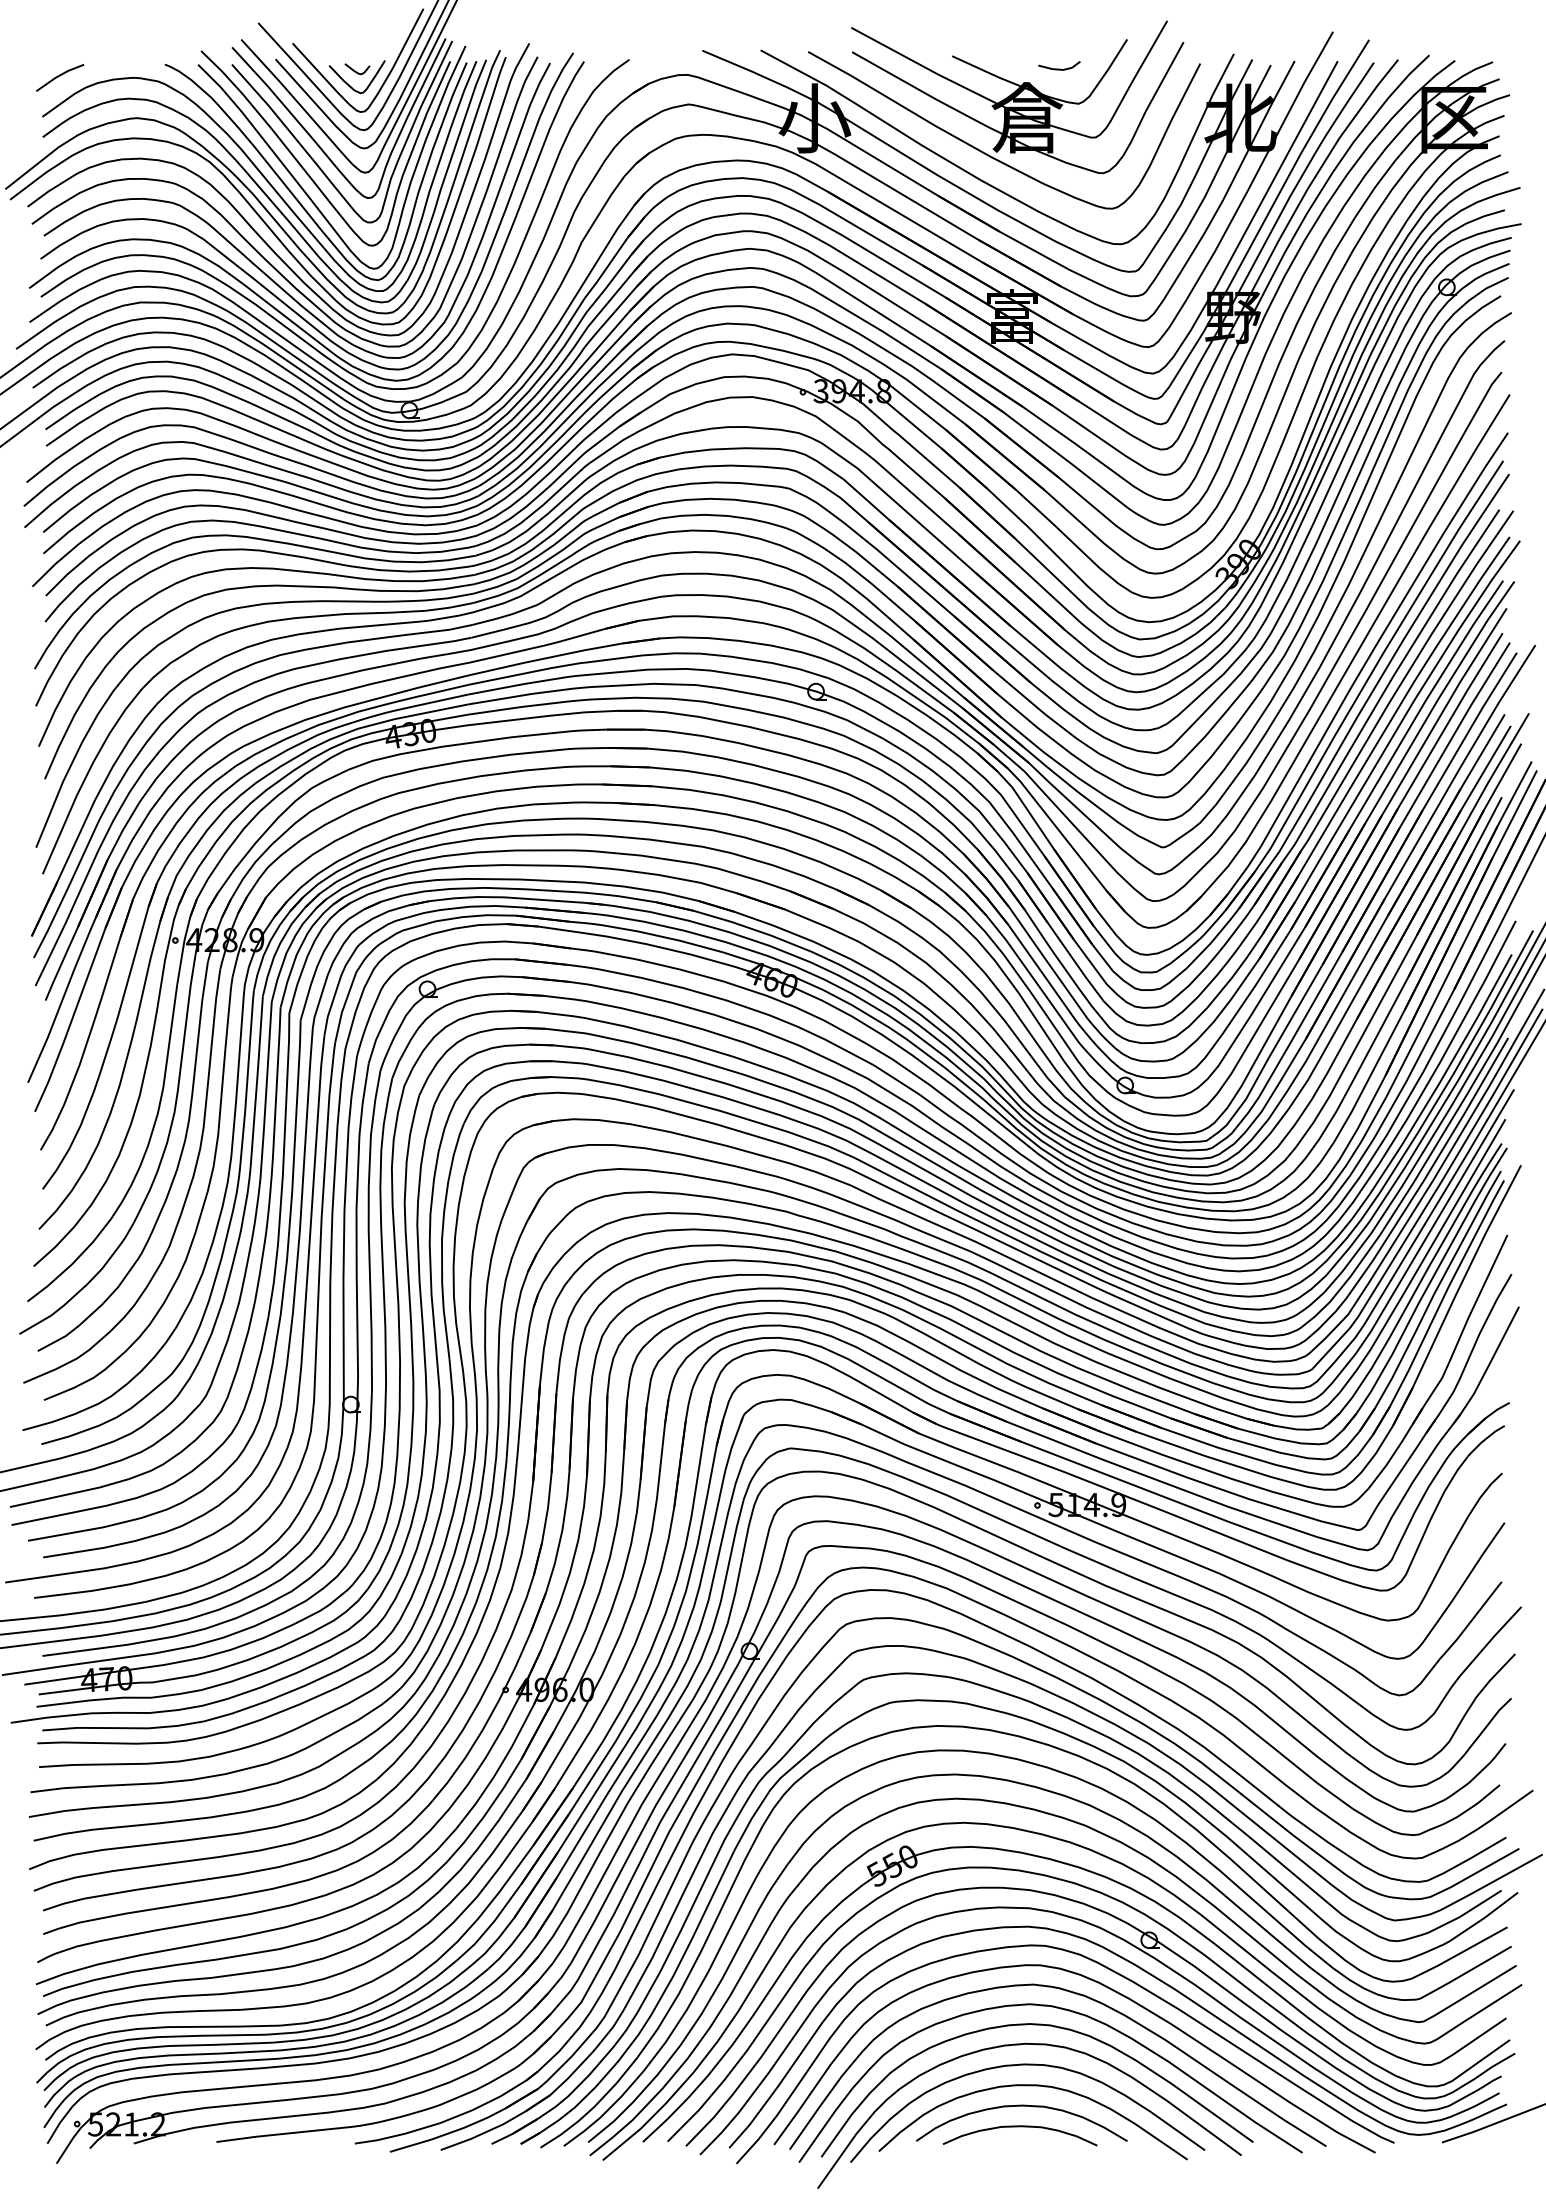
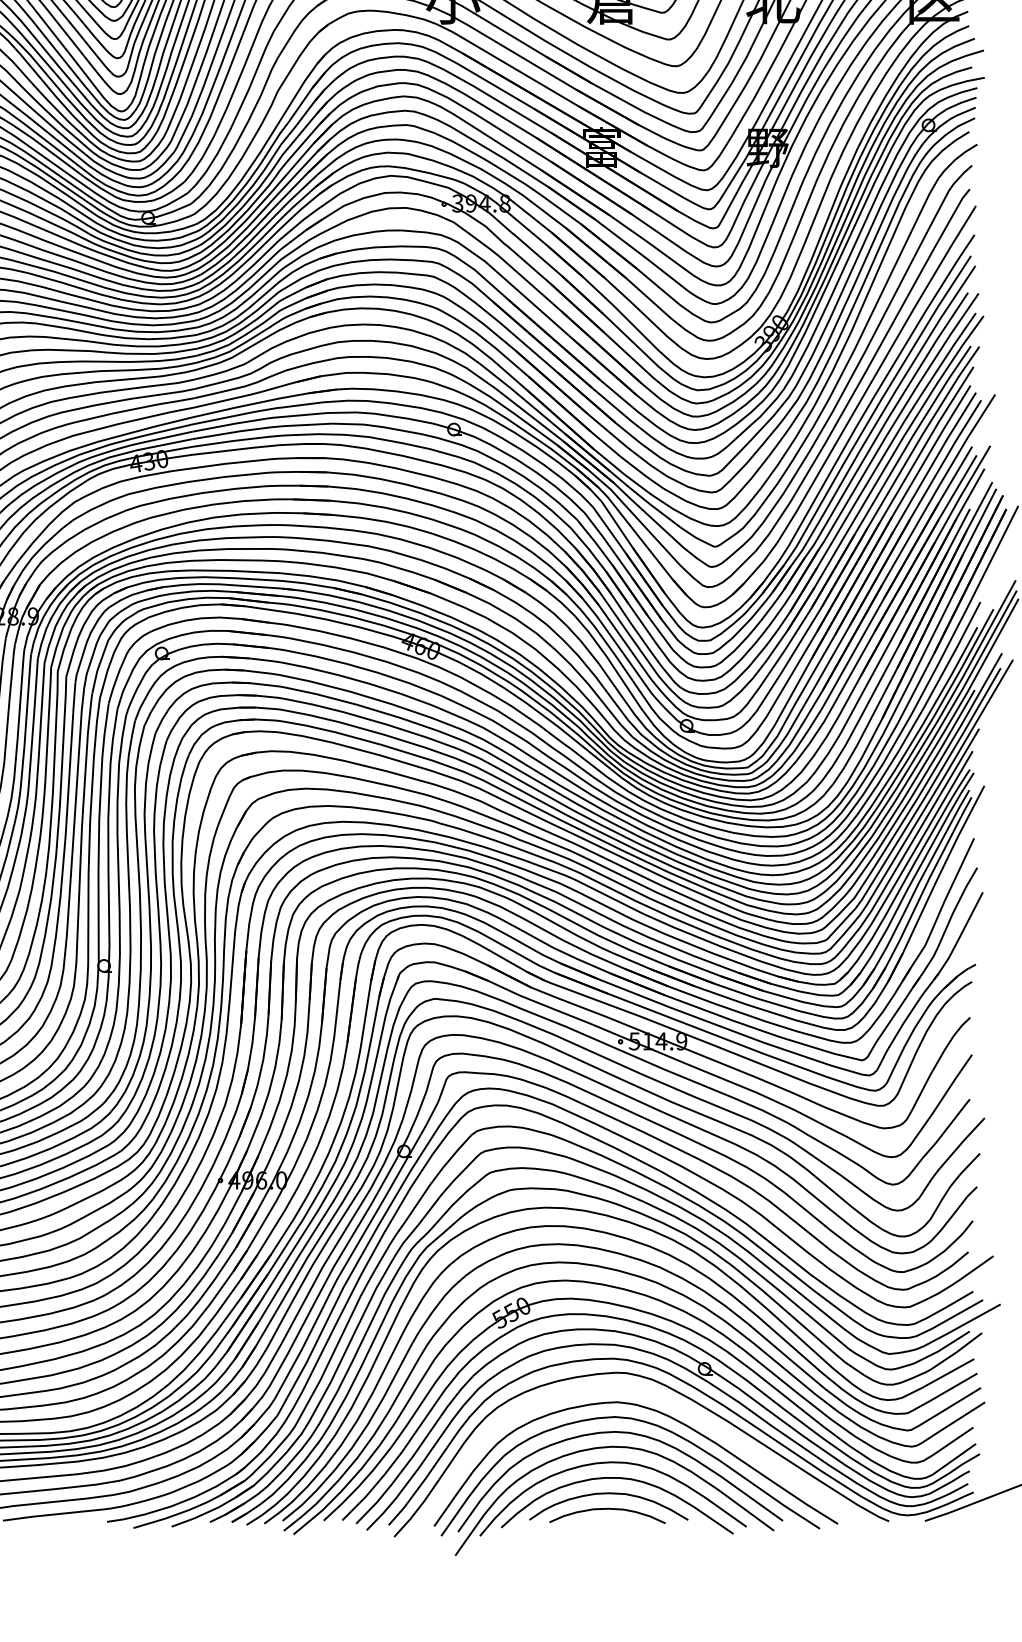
curve: (1109, 1989) -> (674, 1405), removed

